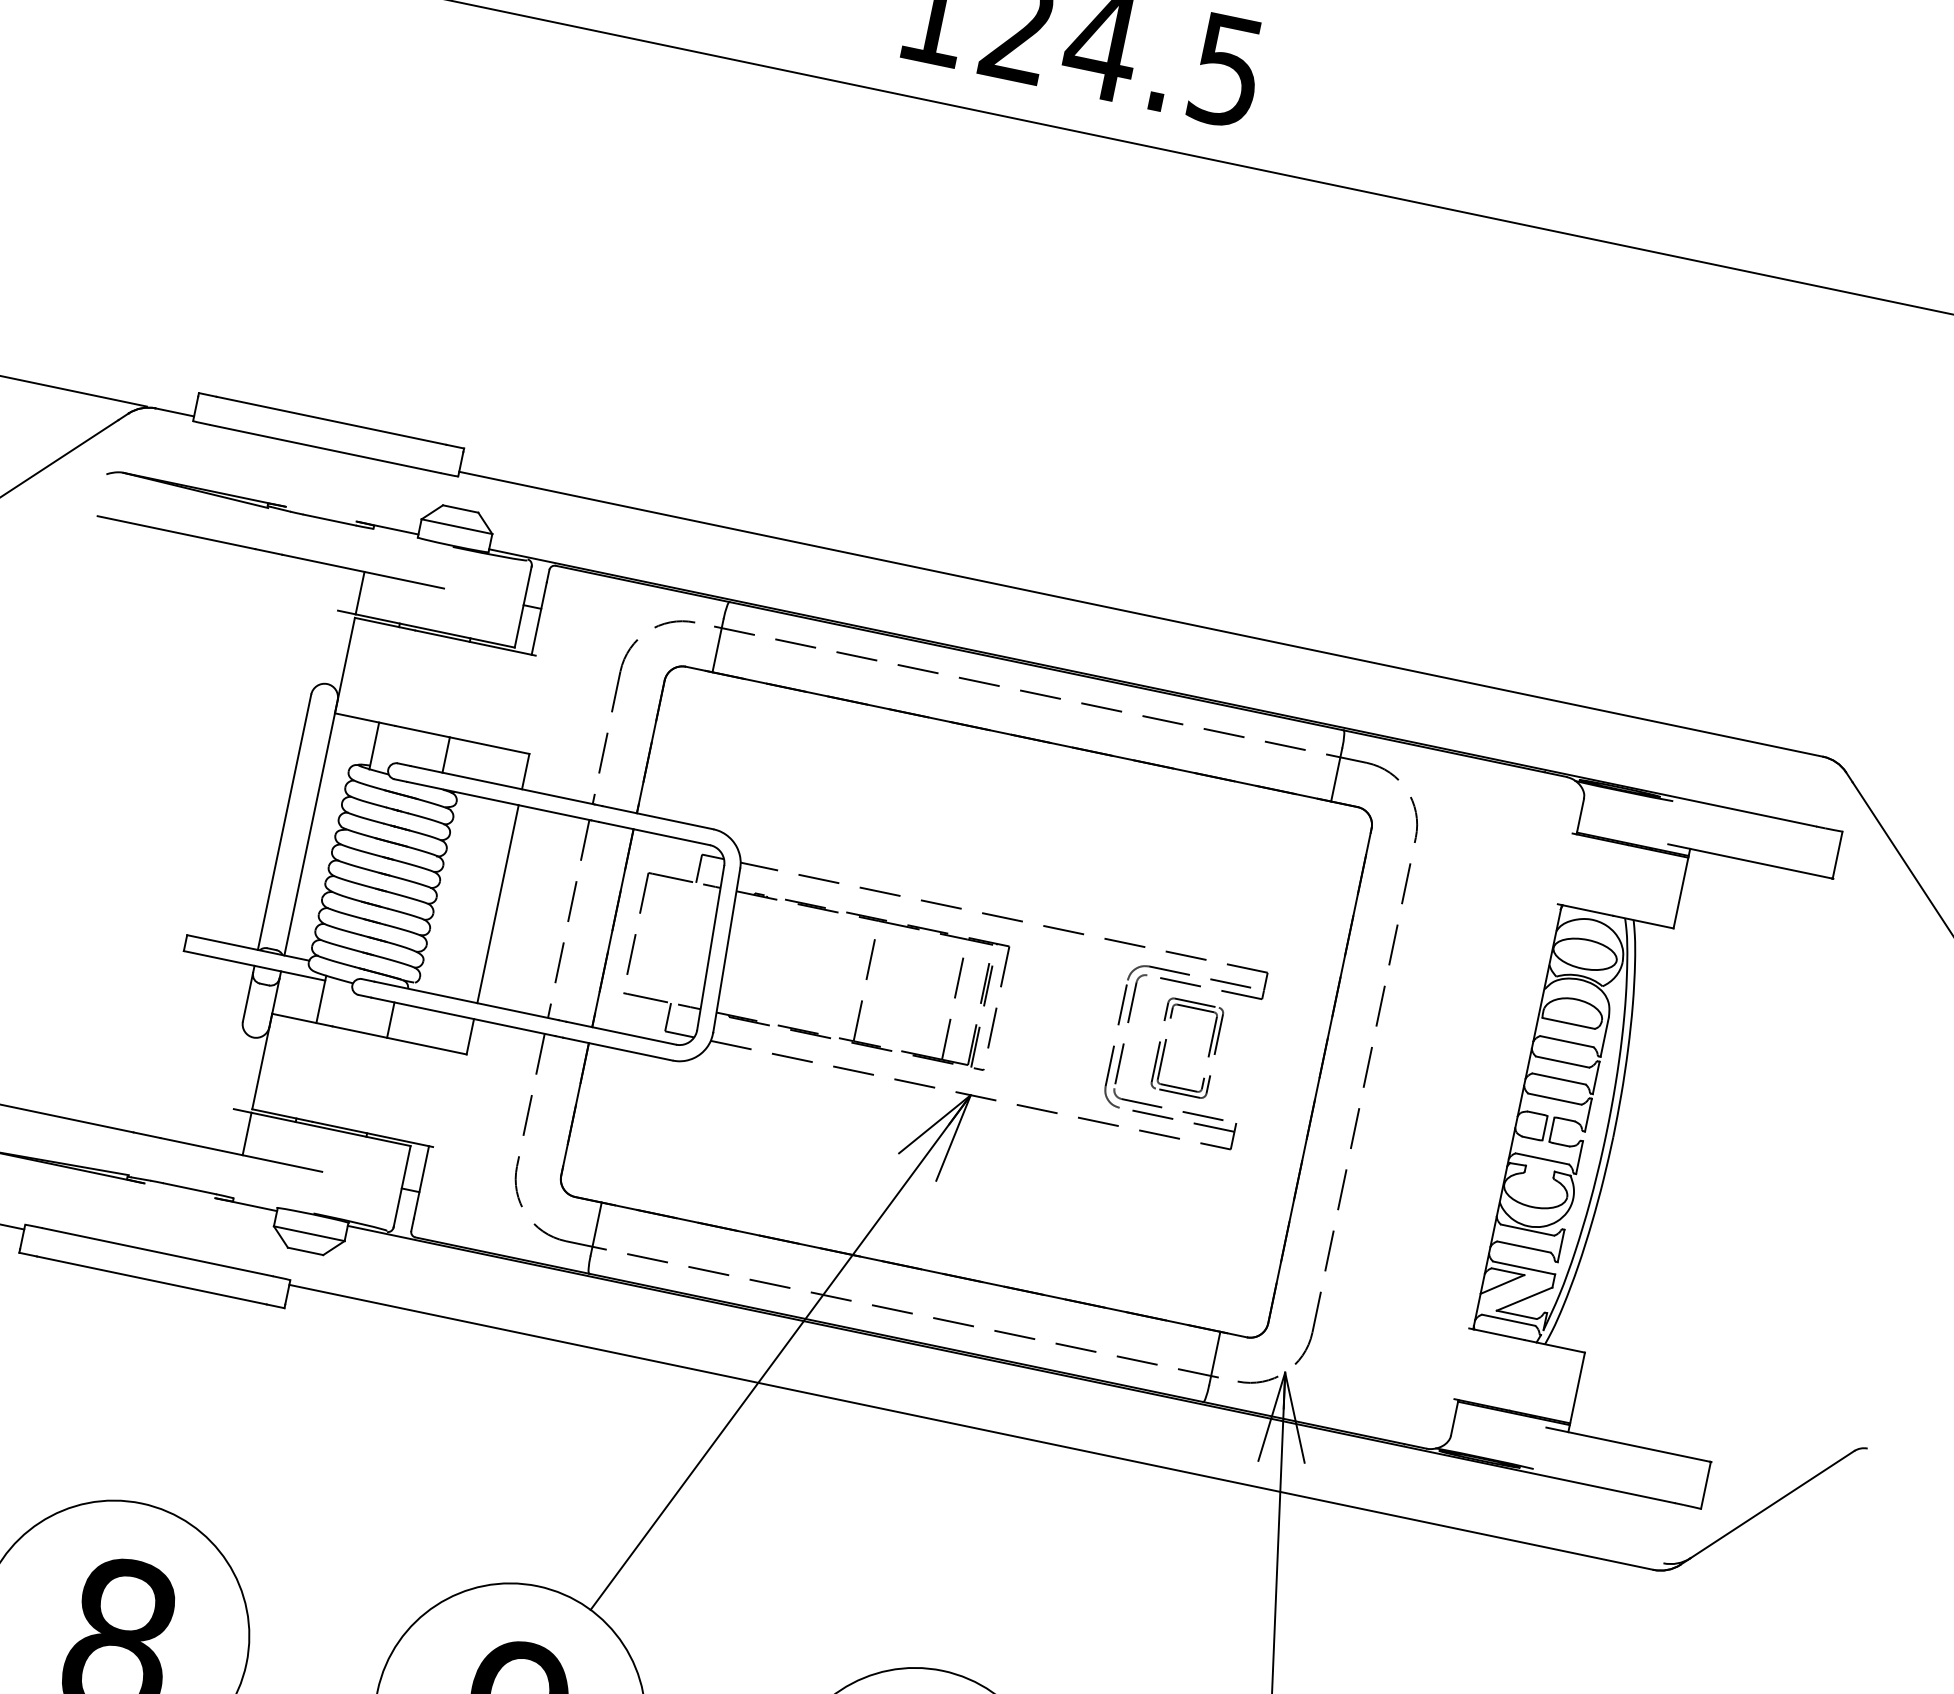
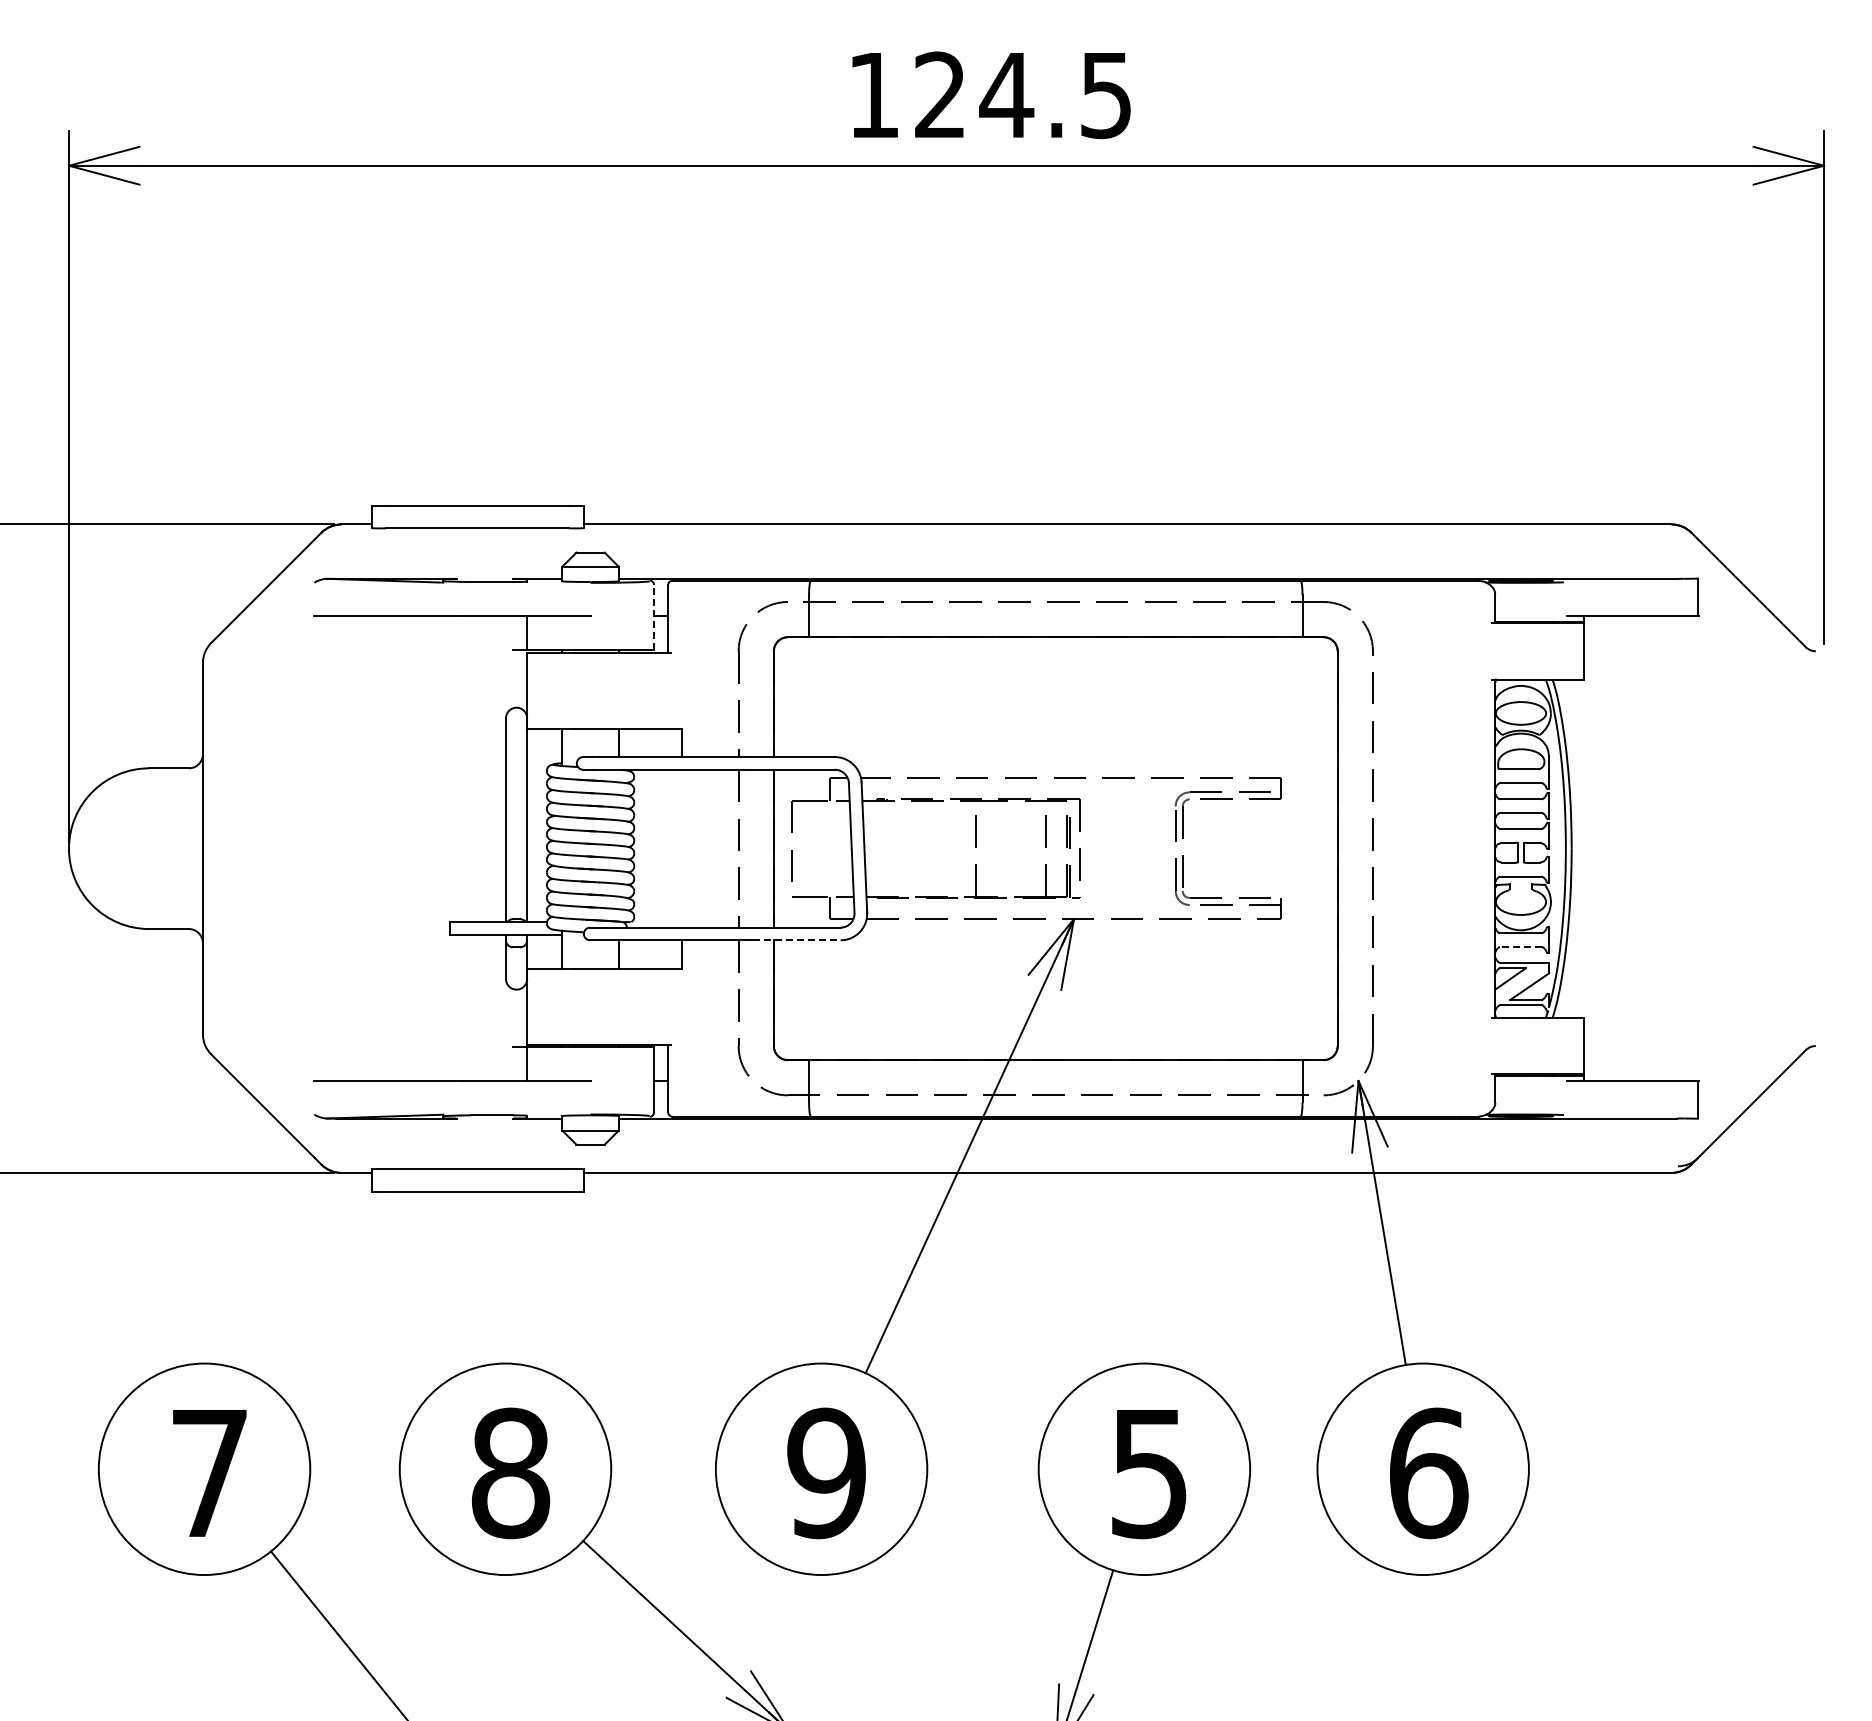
line: (523, 607) -> (654, 617), solid -> dashed
line: (498, 904) -> (682, 848), removed
part: (1165, 1043) -> (1214, 848), removed
line: (617, 1049) -> (796, 940), solid -> dashed
line: (1523, 1246) -> (1520, 946), solid -> dashed

